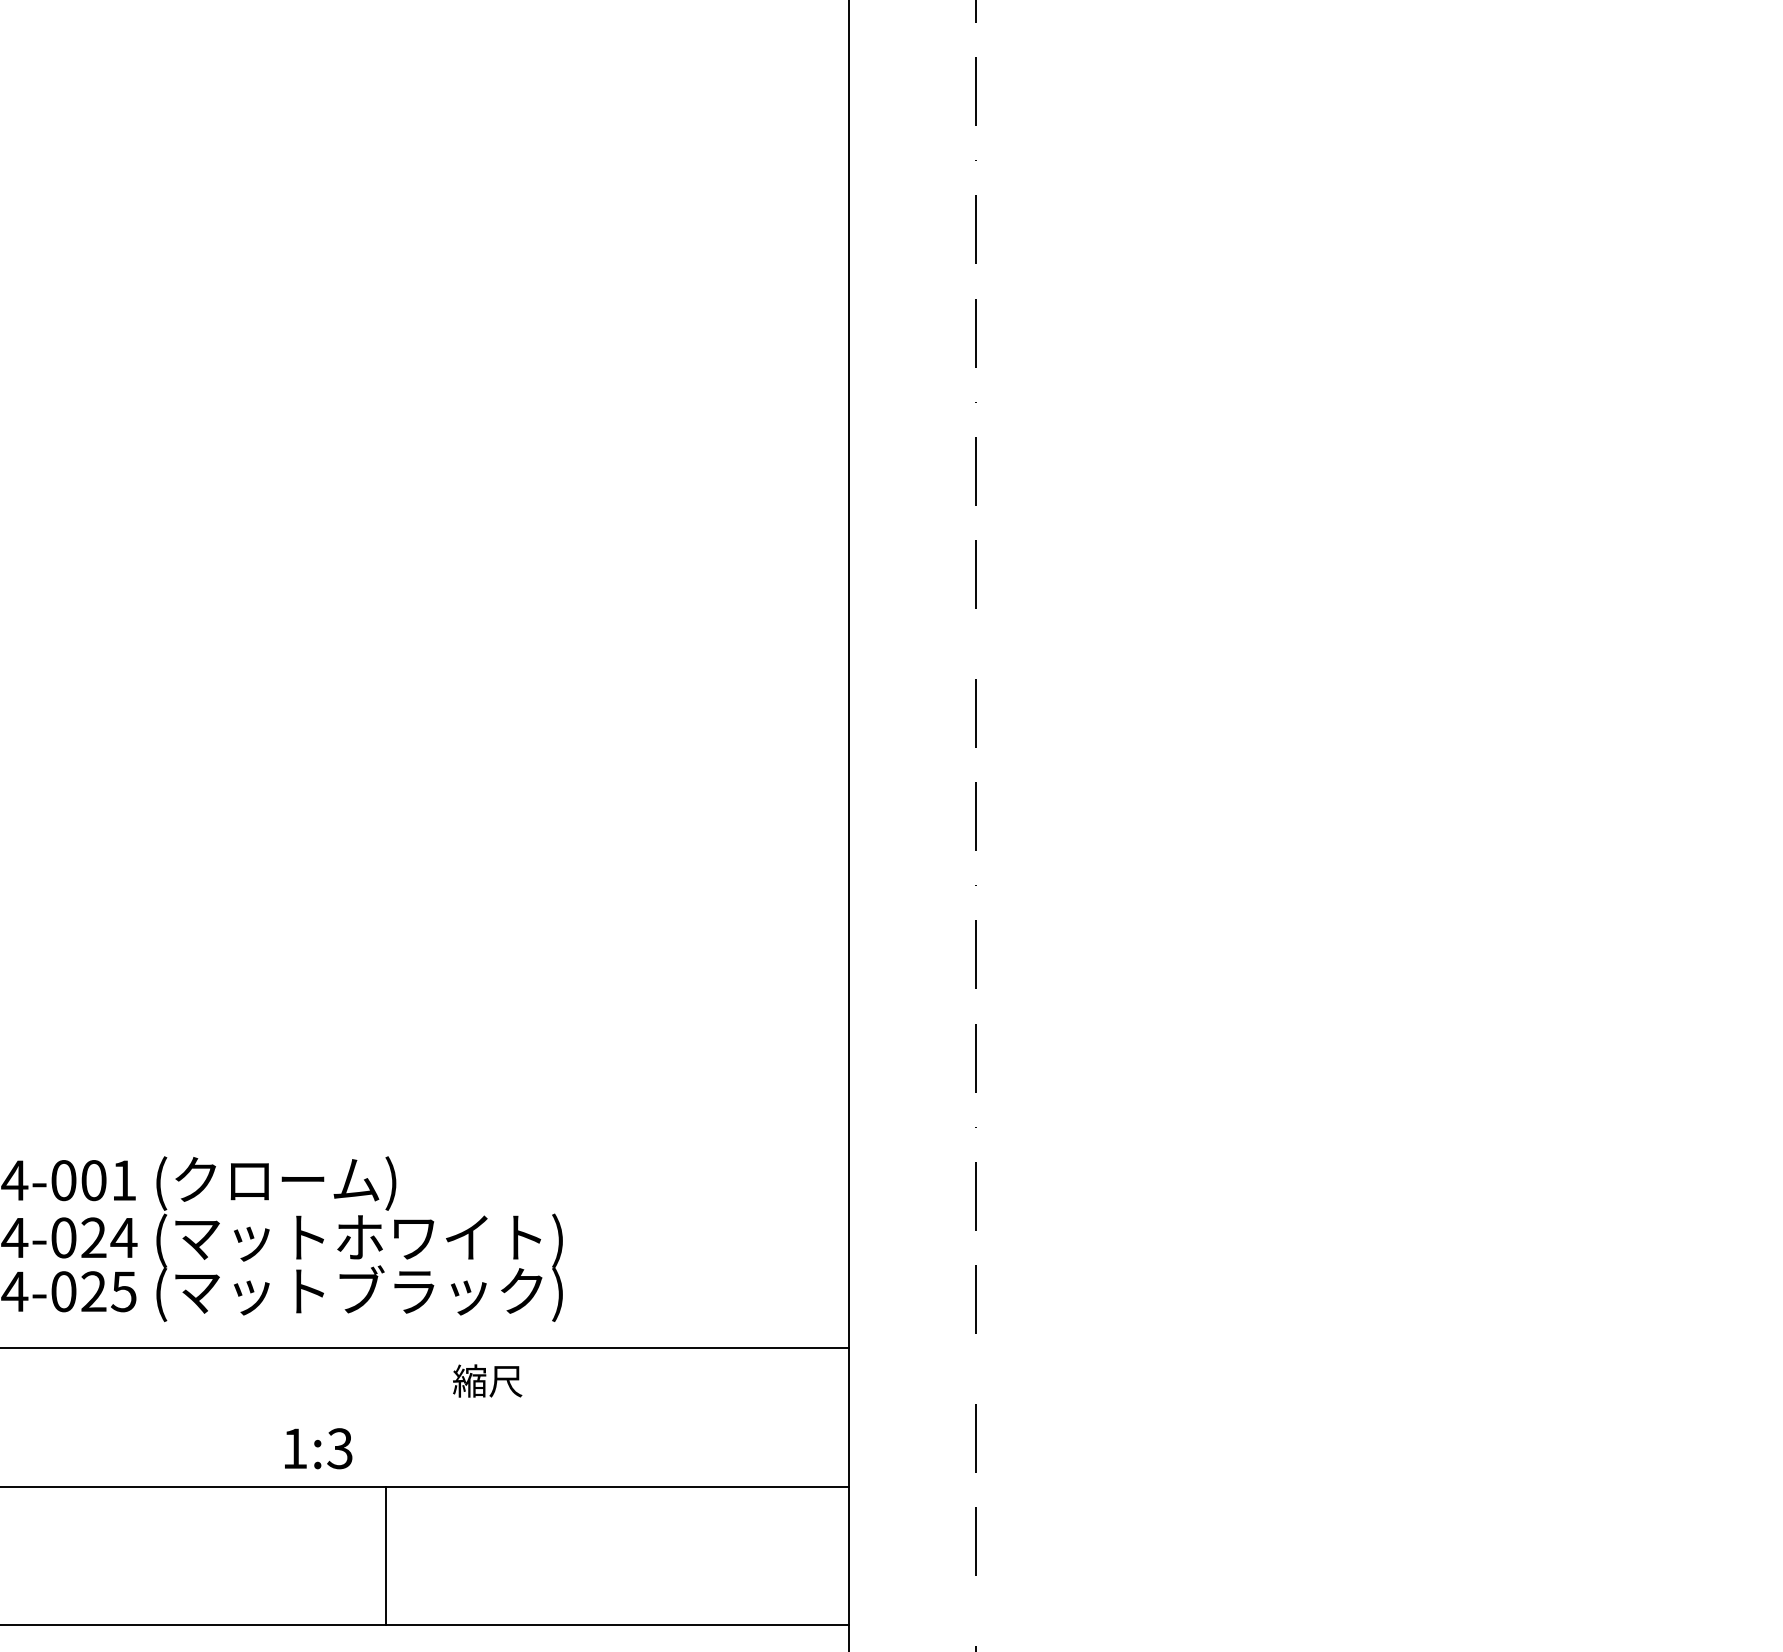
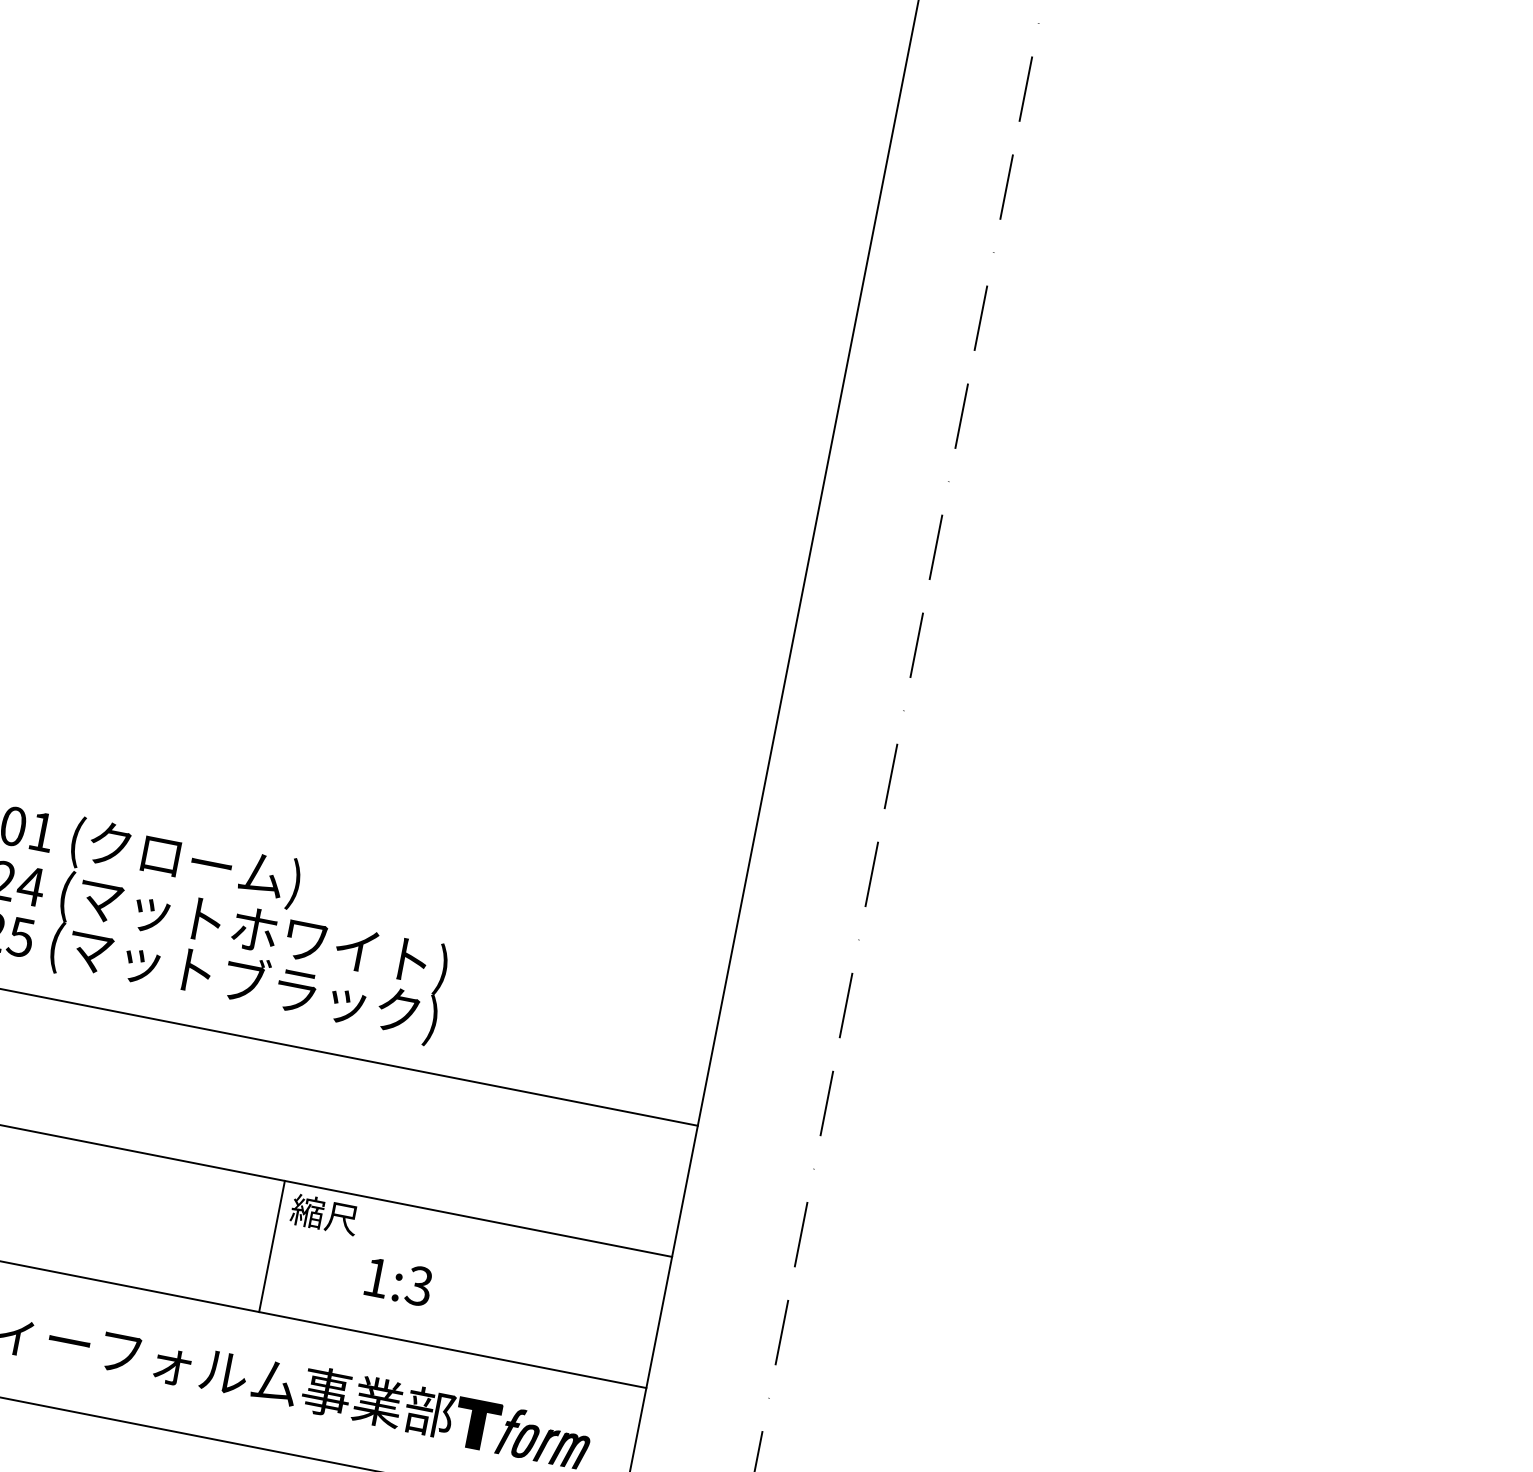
text: (487, 1380) -> (324, 1214), moved
text: (318, 1448) -> (398, 1281), moved
line: (386, 1555) -> (272, 1246), moved

